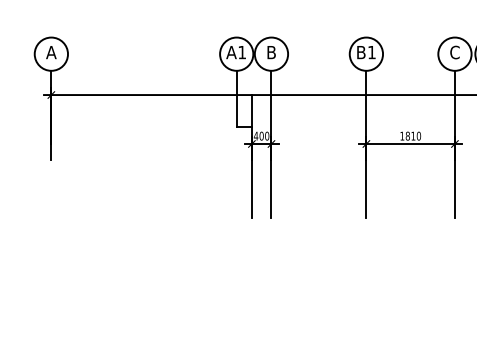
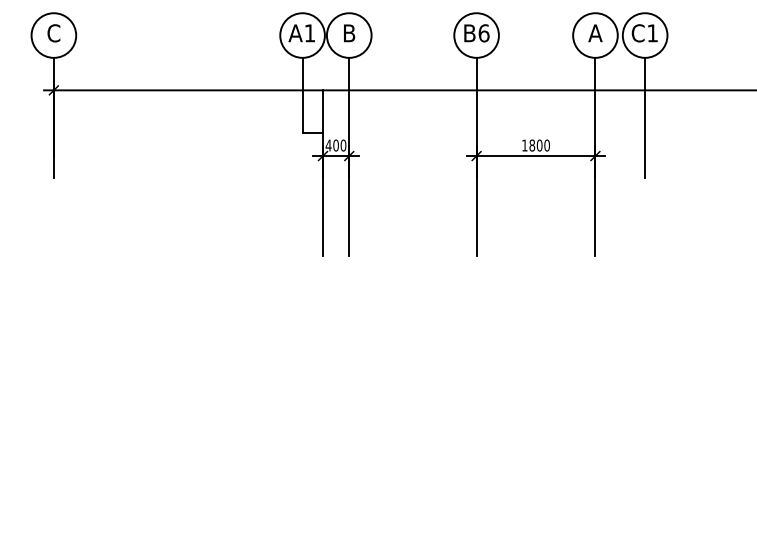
text: (51, 52) -> (53, 33), A -> C
text: (371, 52) -> (483, 33), B1 -> B6
text: (454, 52) -> (595, 33), C -> A
text: (413, 136) -> (539, 145), 1810 -> 1800

